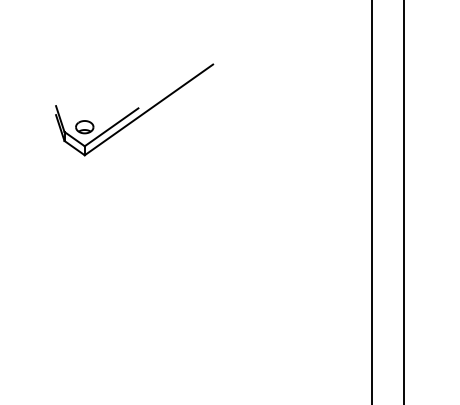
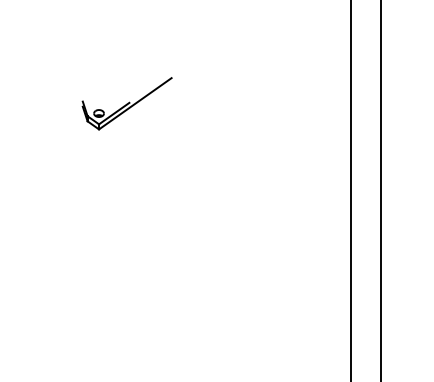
part: (134, 109) -> (126, 103), size x0.6

